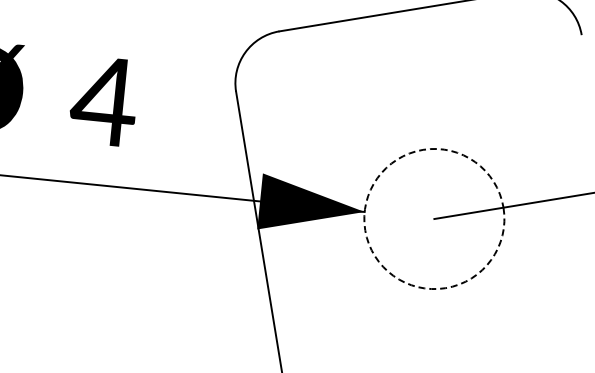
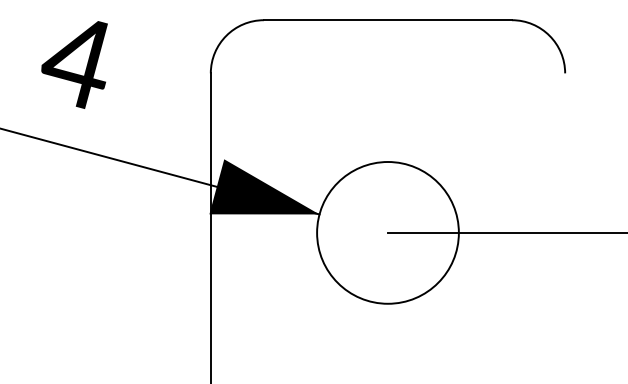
circle: (433, 218) -> (387, 232), dashed -> solid

